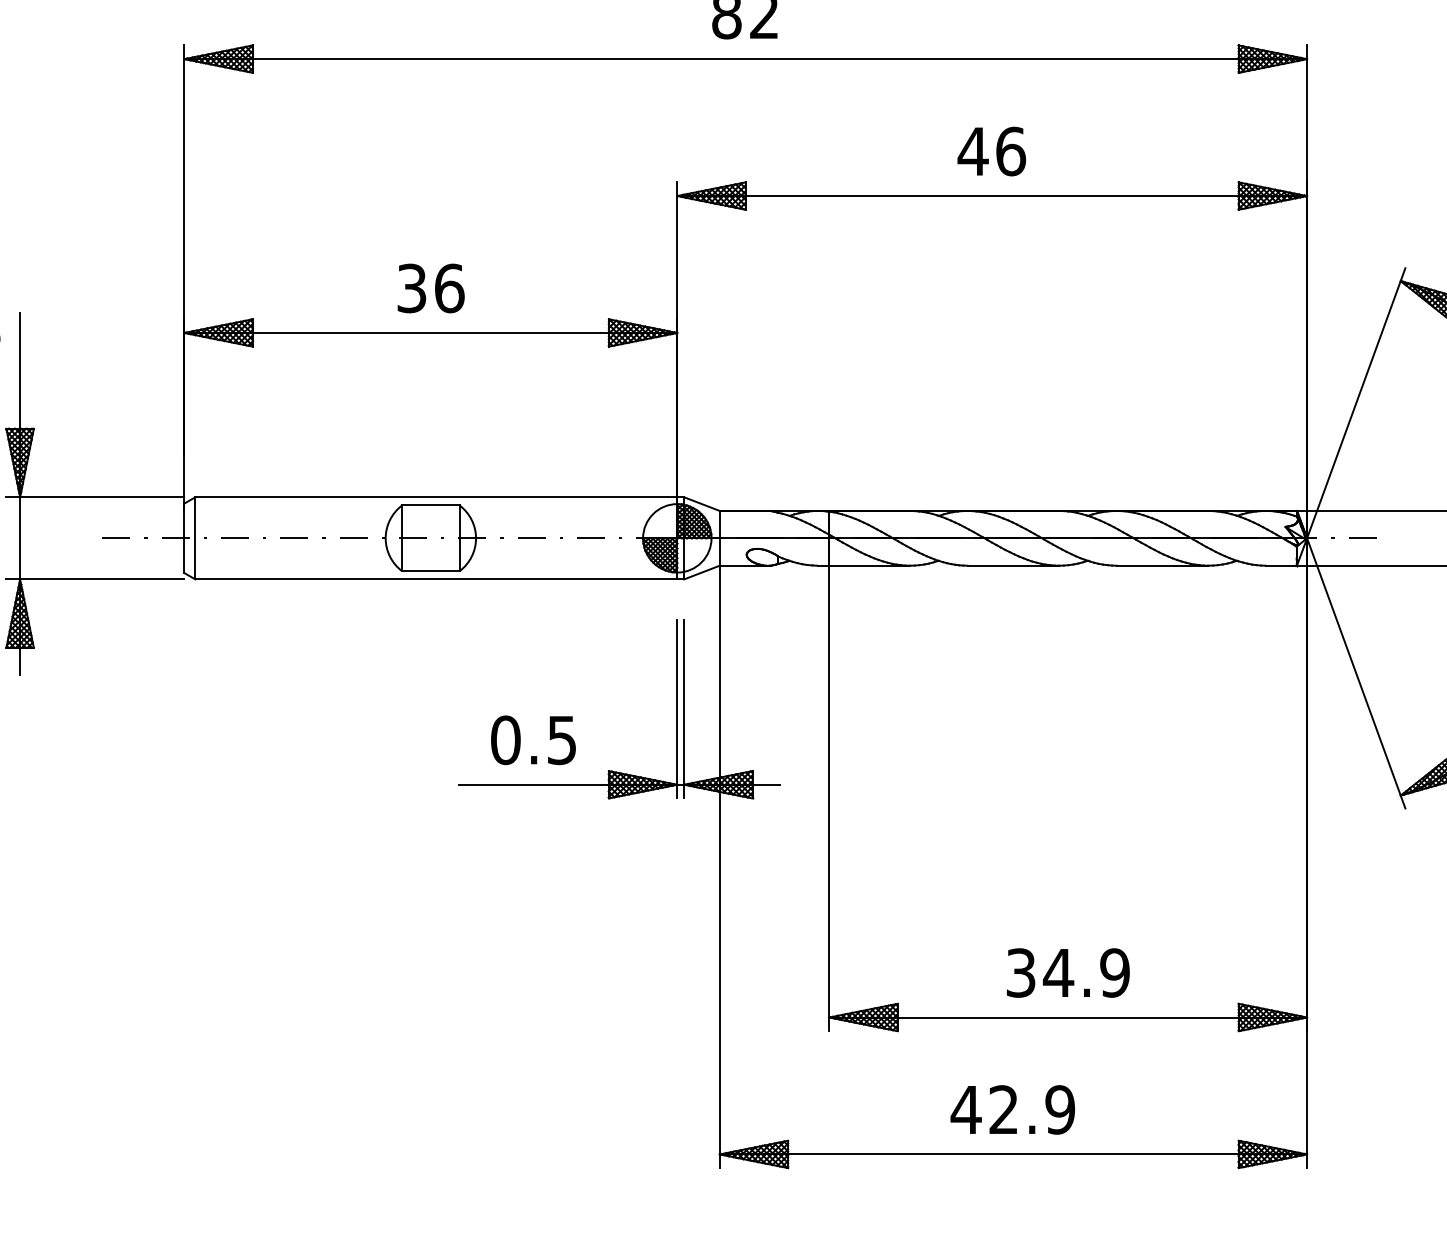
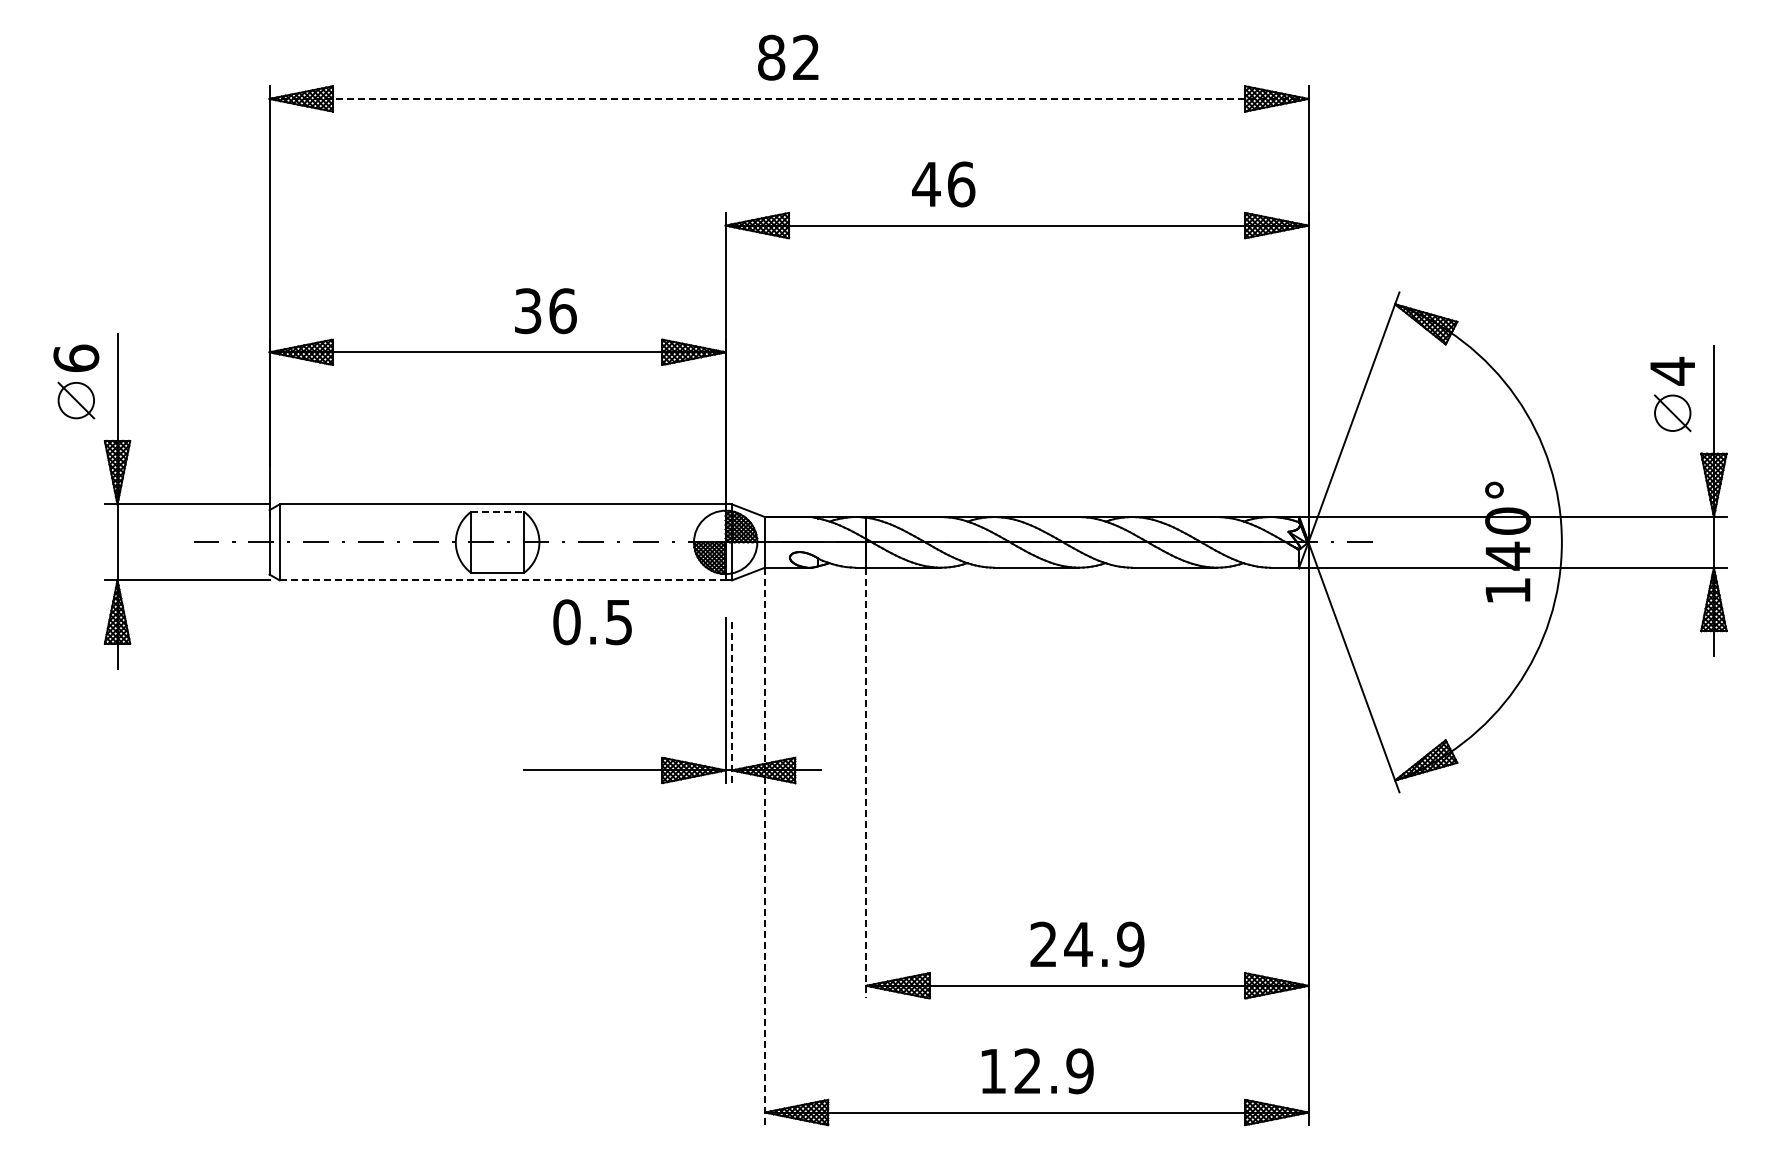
line: (746, 58) -> (789, 98), solid -> dashed
text: (991, 151) -> (943, 184), moved
text: (430, 288) -> (545, 311), moved
line: (430, 504) -> (497, 511), solid -> dashed
line: (436, 579) -> (502, 580), solid -> dashed
line: (684, 709) -> (732, 700), solid -> dashed
text: (533, 740) -> (592, 622), moved
line: (829, 798) -> (866, 783), solid -> dashed
line: (719, 866) -> (764, 846), solid -> dashed
text: (1020, 972) -> (1043, 944), 34.9 -> 24.9
text: (965, 1110) -> (992, 1071), 42.9 -> 12.9

